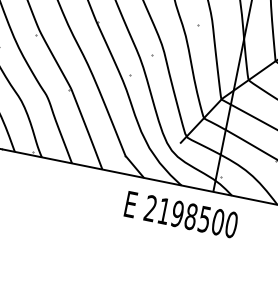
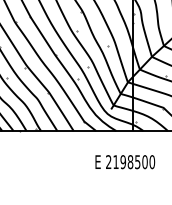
text: (181, 215) -> (125, 162), moved

